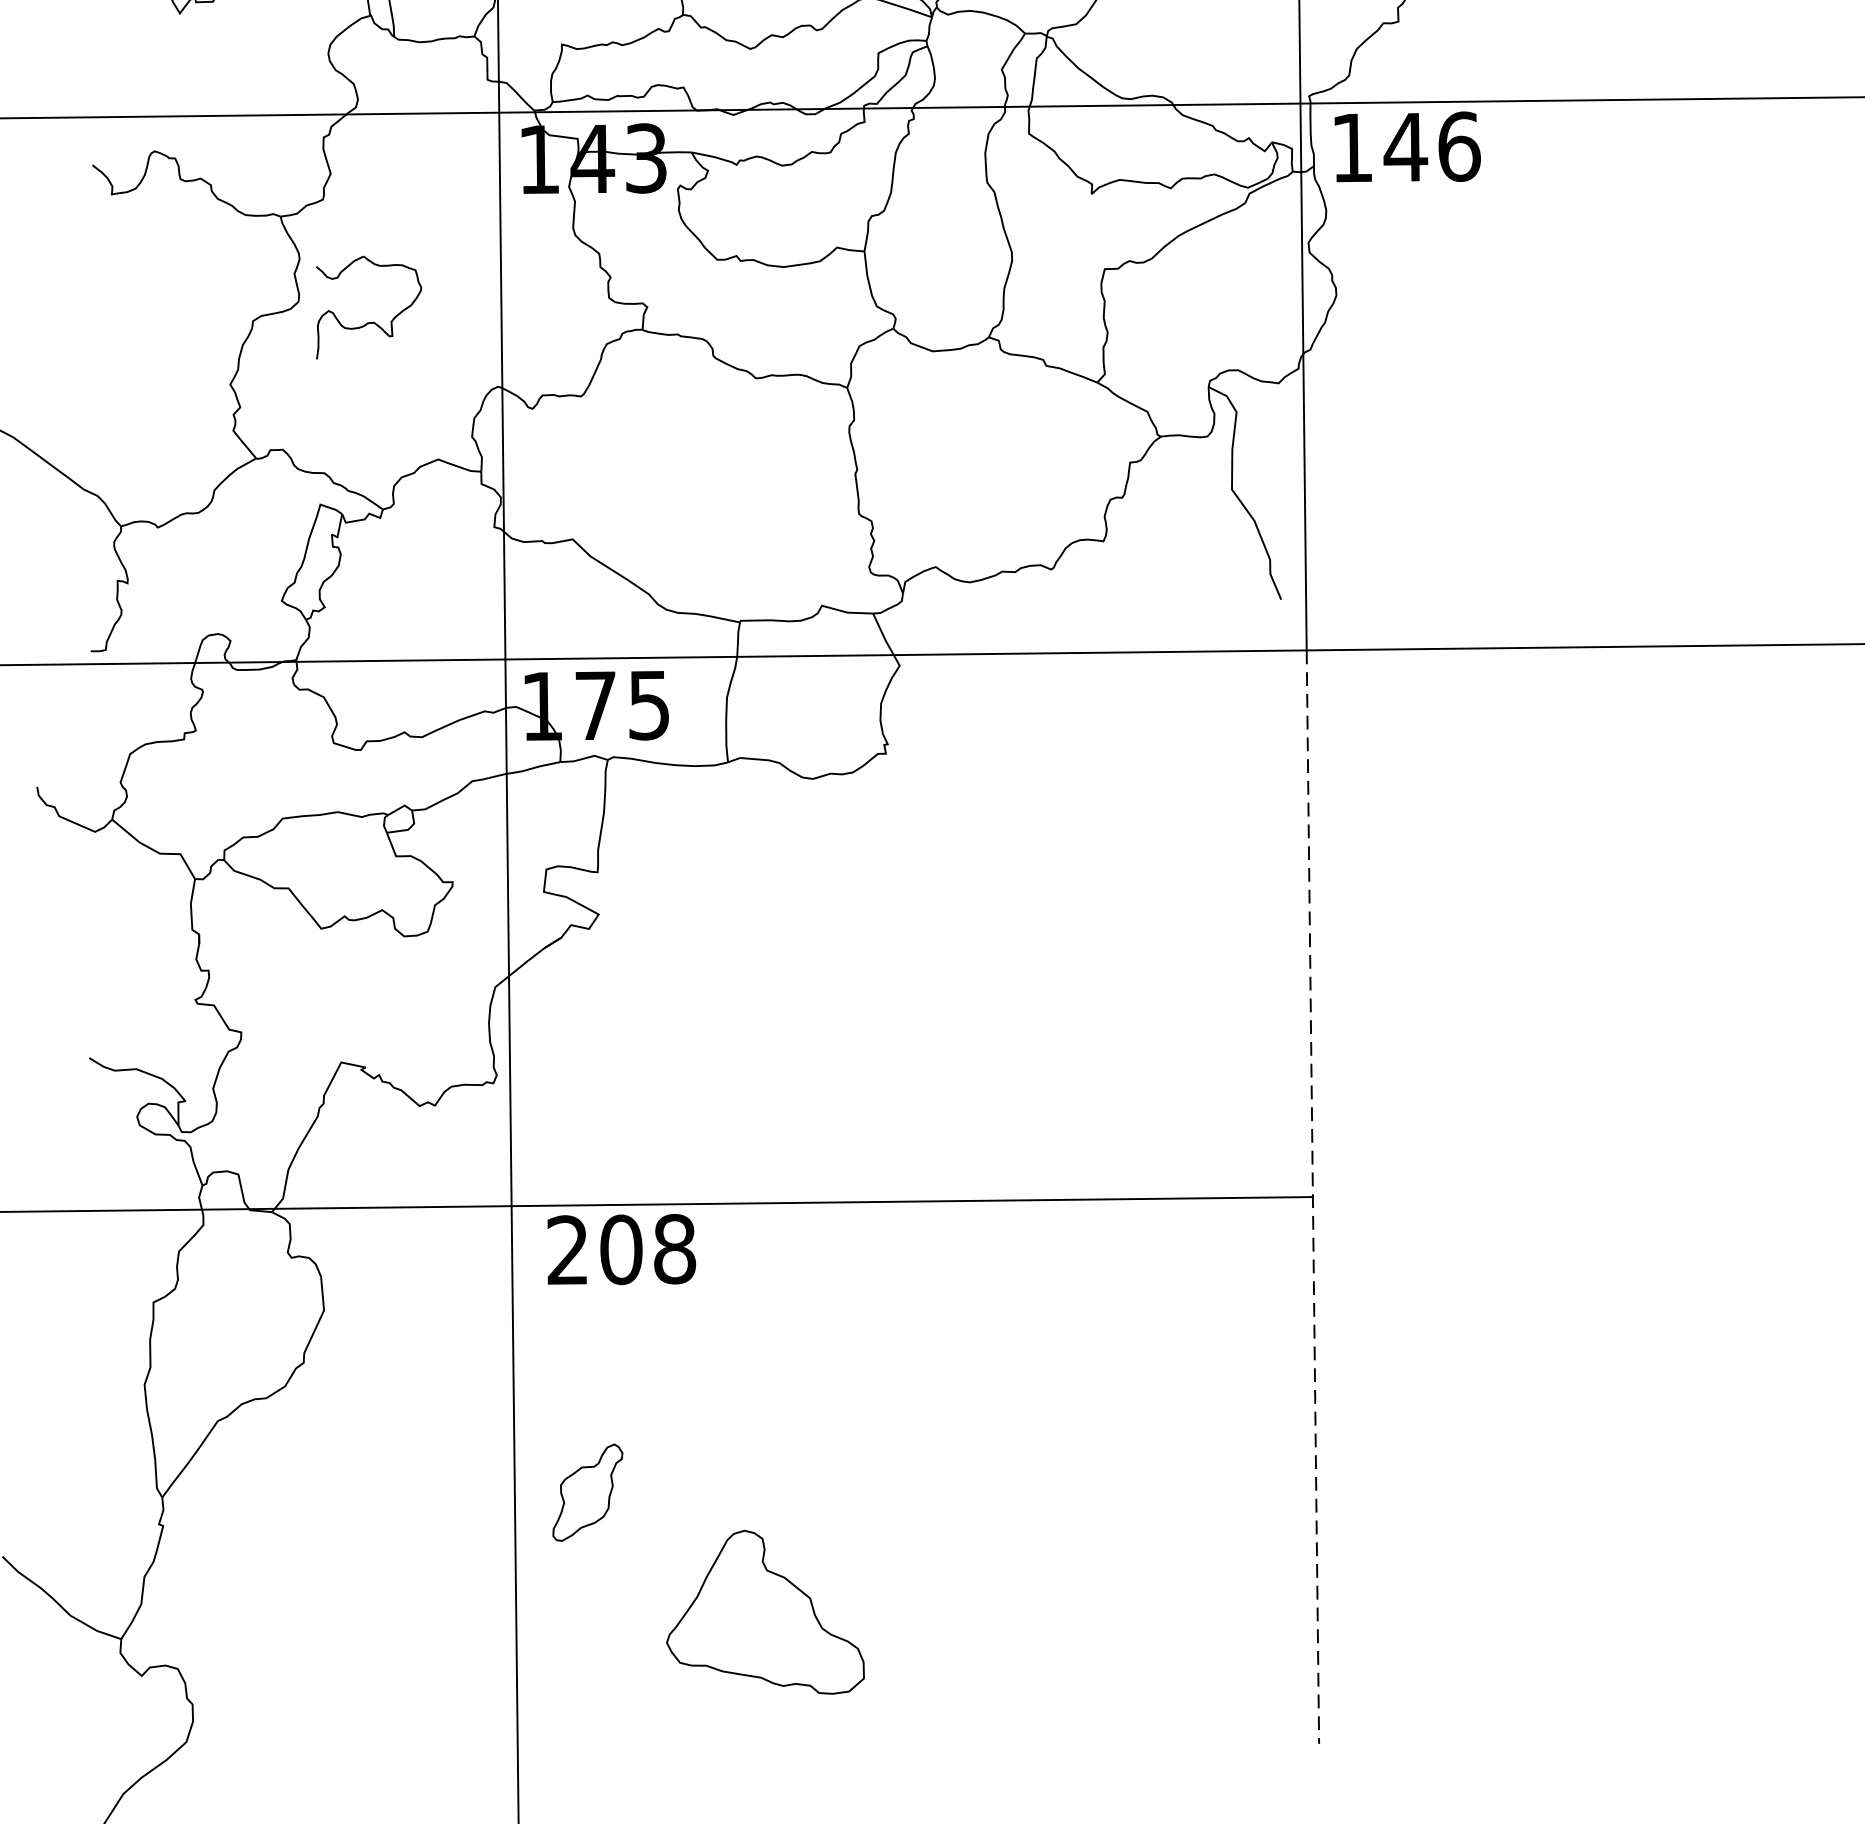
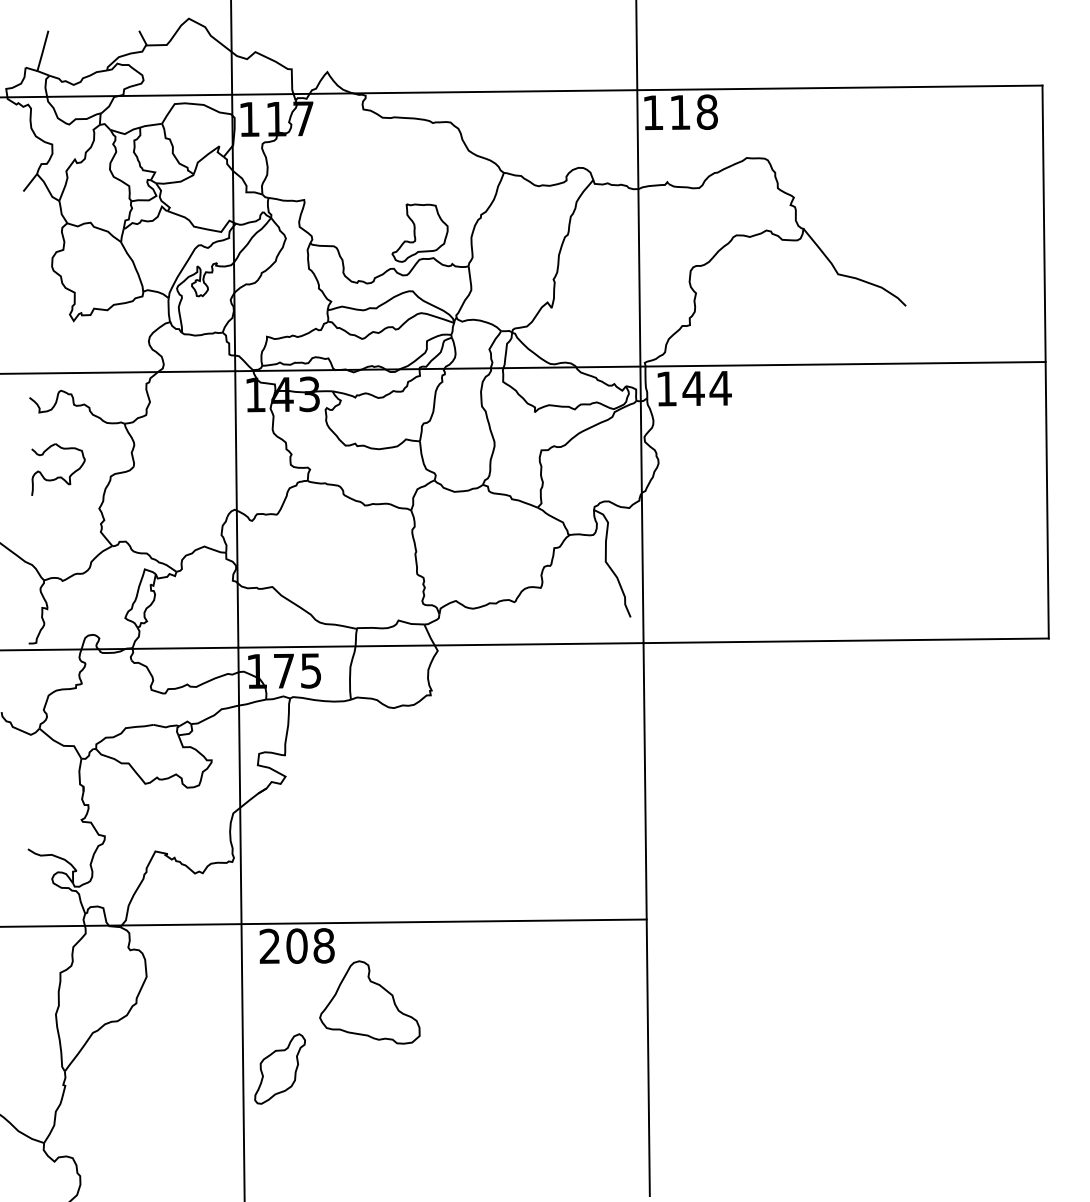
text: (1458, 146) -> (720, 388), 146 -> 144
part: (369, 320) -> (58, 476), moved
line: (1312, 1198) -> (646, 920), dashed -> solid
part: (586, 1491) -> (279, 1068), size x1.43
part: (764, 1612) -> (369, 1002), moved

